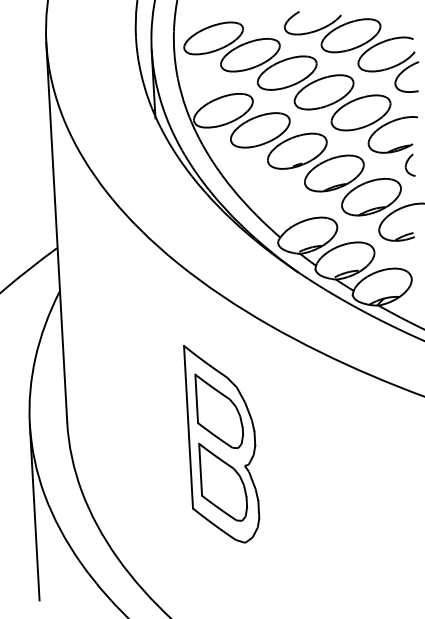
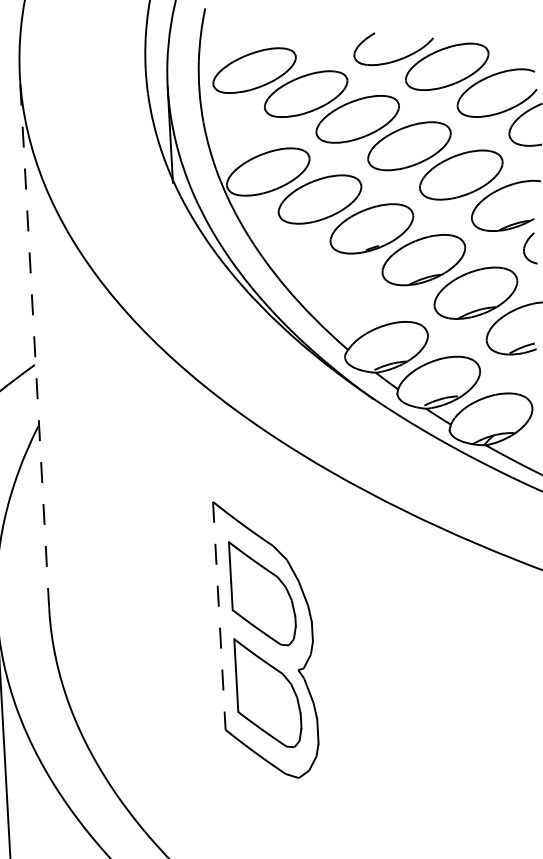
line: (56, 232) -> (34, 342), solid -> dashed
line: (188, 427) -> (219, 616), solid -> dashed

